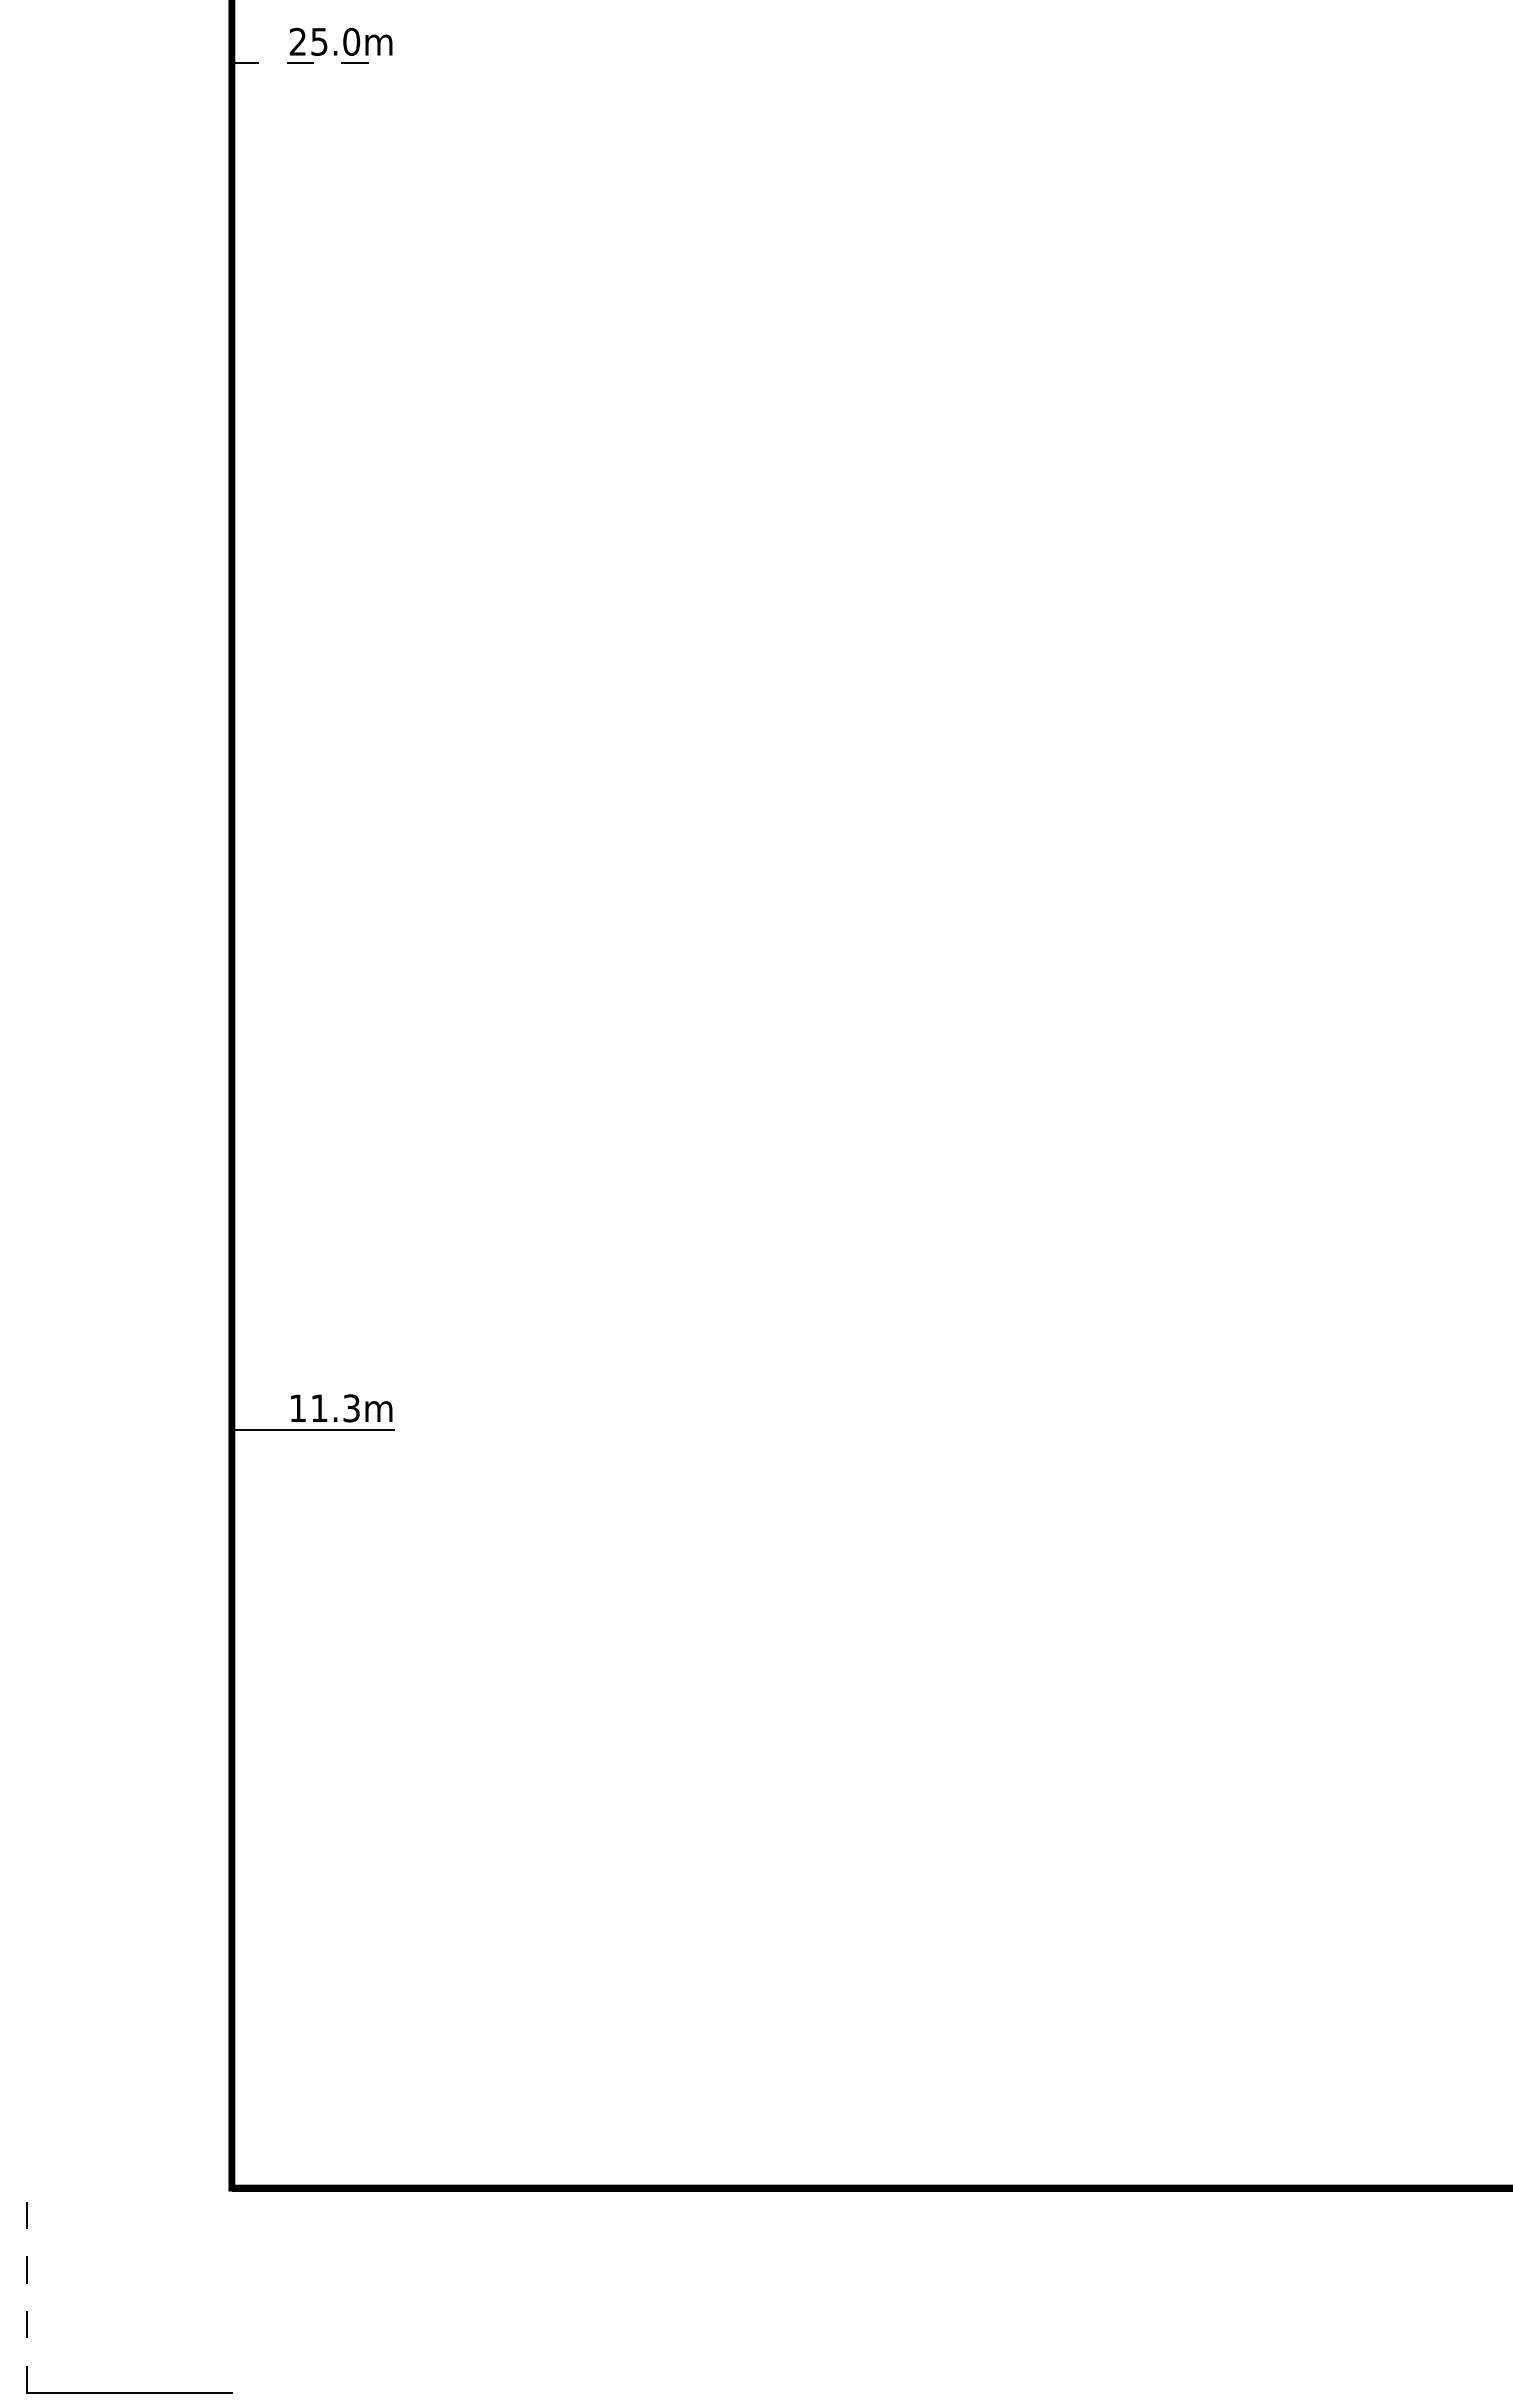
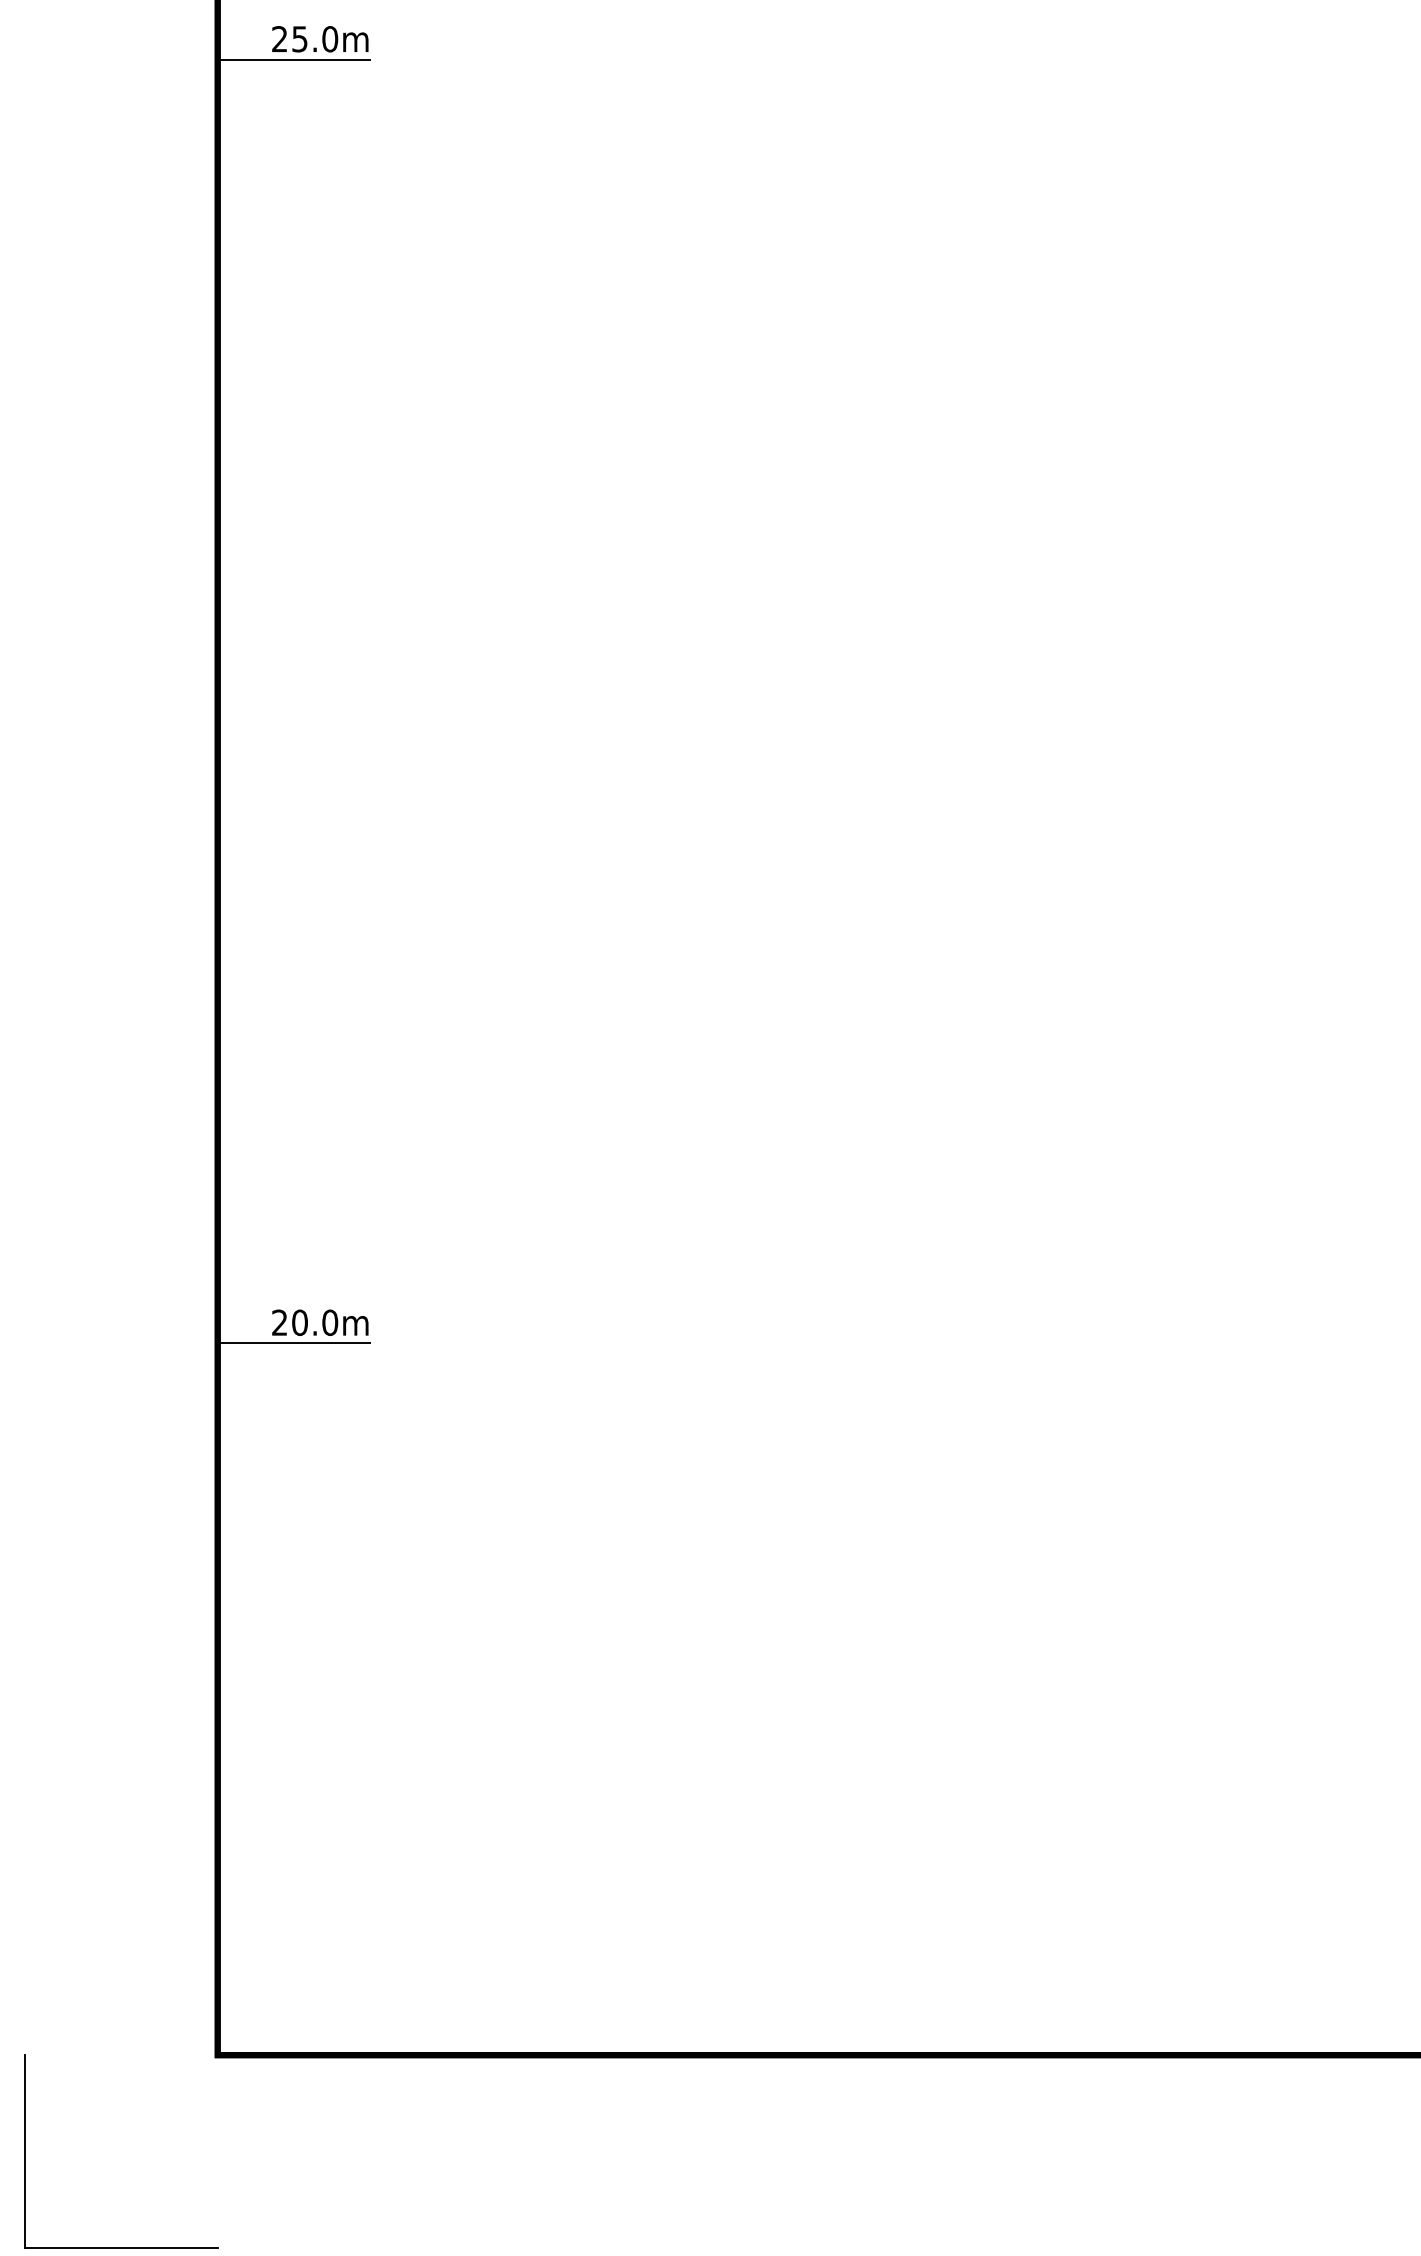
line: (313, 63) -> (294, 59), dashed -> solid
text: (324, 1408) -> (304, 1322), 11.3m -> 20.0m
line: (26, 2290) -> (24, 2151), dashed -> solid

